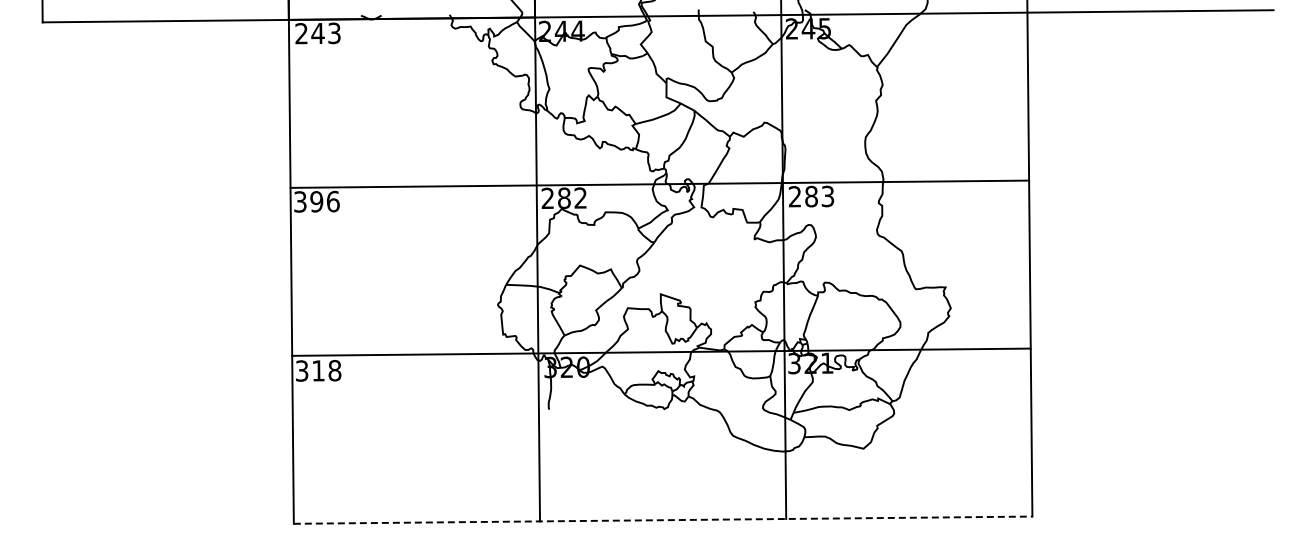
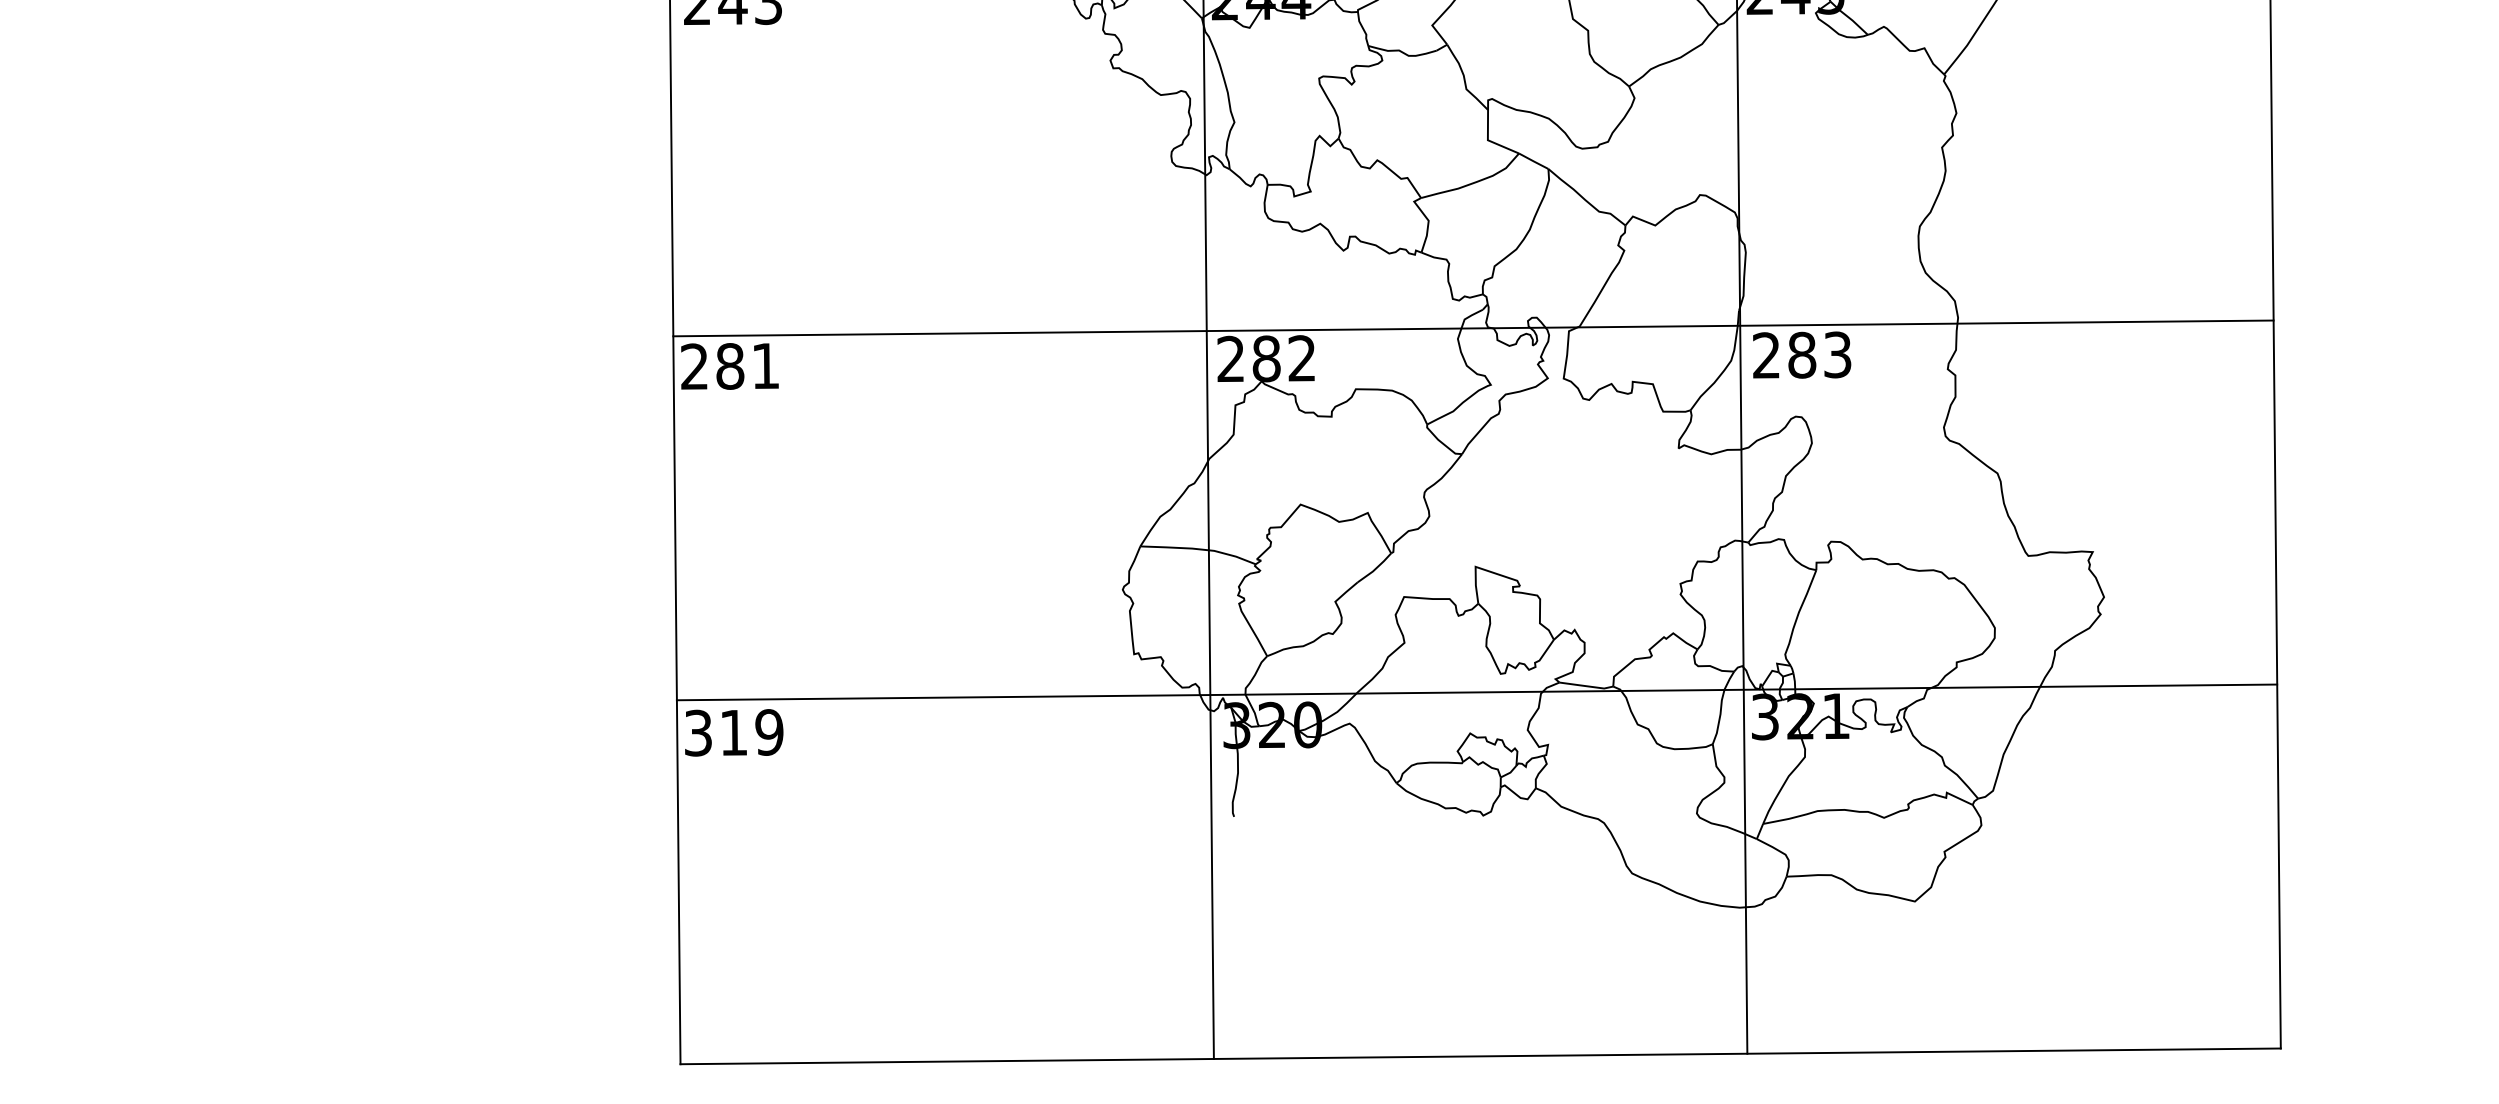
text: (316, 201) -> (729, 365), 396 -> 281
text: (334, 370) -> (768, 731), 318 -> 319
line: (663, 520) -> (1481, 1057), dashed -> solid

